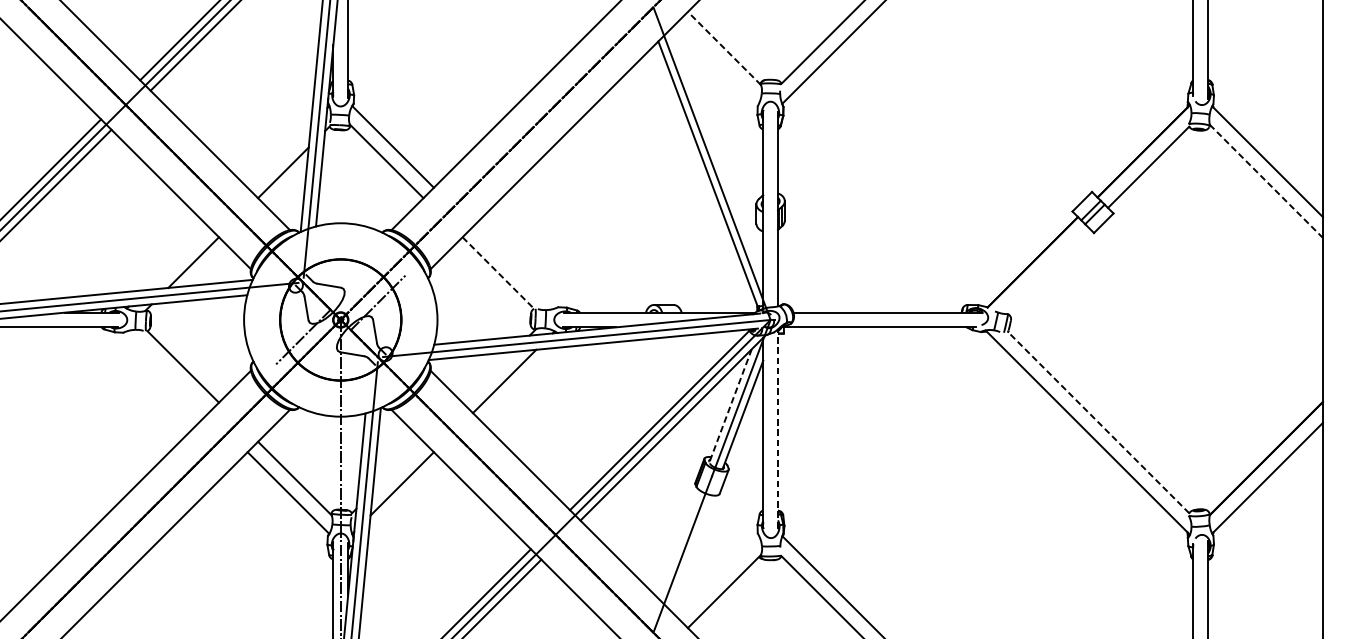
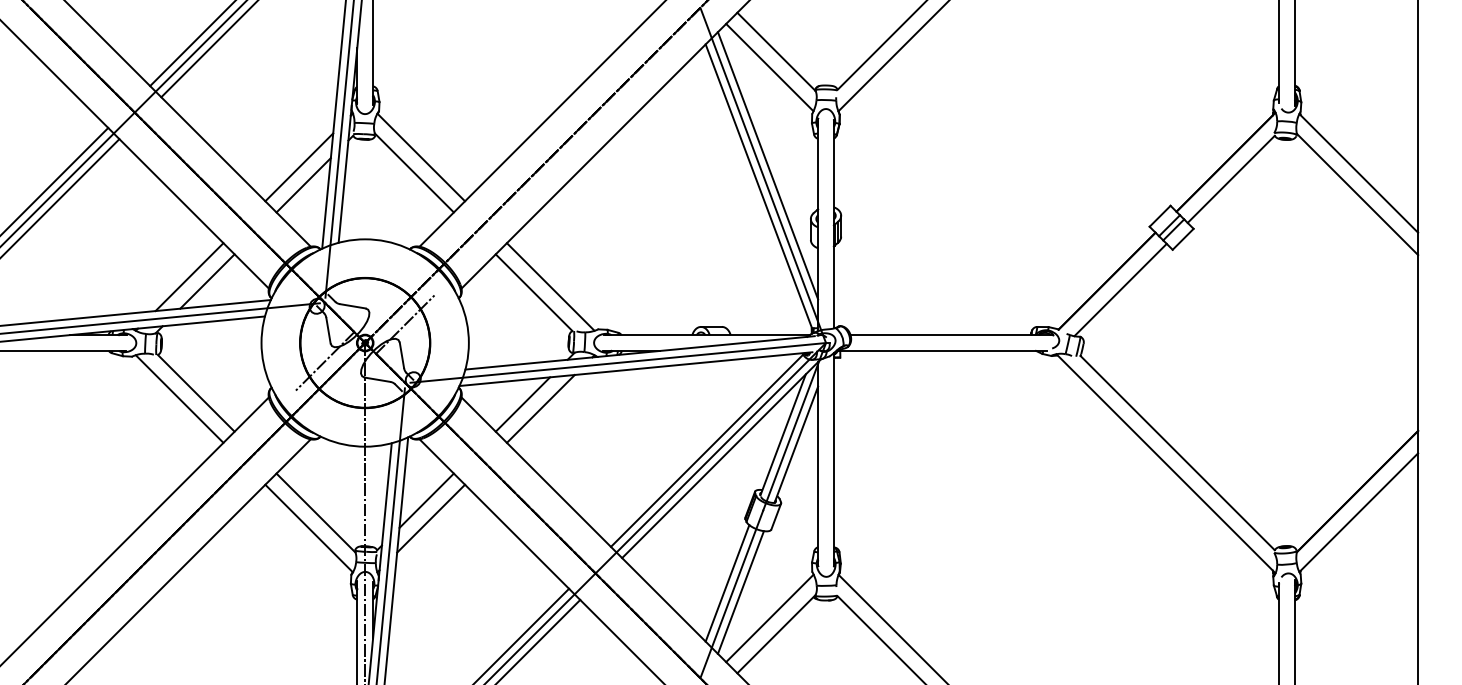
line: (724, 48) -> (776, 51), dashed -> solid
line: (717, 62) -> (769, 67), added
line: (716, 154) -> (767, 165), added
line: (279, 156) -> (299, 167), added
line: (1266, 181) -> (1357, 194), dashed -> solid
line: (176, 258) -> (189, 277), added
line: (513, 267) -> (550, 286), added
line: (1045, 270) -> (1120, 289), added
line: (498, 273) -> (534, 293), dashed -> solid
line: (167, 371) -> (179, 398), added
line: (487, 377) -> (522, 404), added
line: (730, 405) -> (783, 434), dashed -> solid
line: (1098, 422) -> (1177, 452), dashed -> solid
line: (777, 428) -> (833, 459), dashed -> solid
line: (397, 466) -> (426, 500), added
line: (678, 544) -> (727, 583), added
line: (690, 552) -> (740, 592), added
line: (717, 576) -> (769, 618), added

